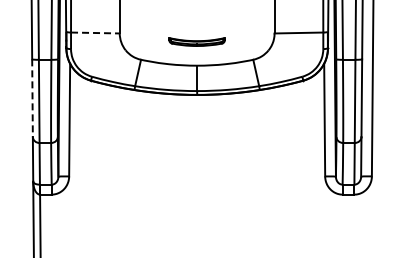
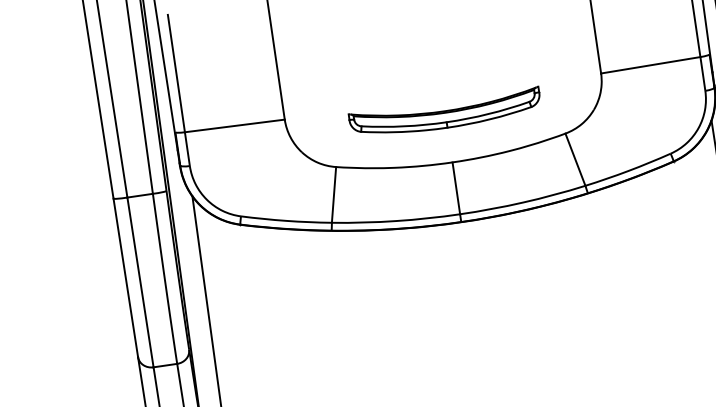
line: (95, 33) -> (235, 126), dashed -> solid
part: (196, 41) -> (443, 113), size x1.67
line: (32, 98) -> (125, 278), dashed -> solid

